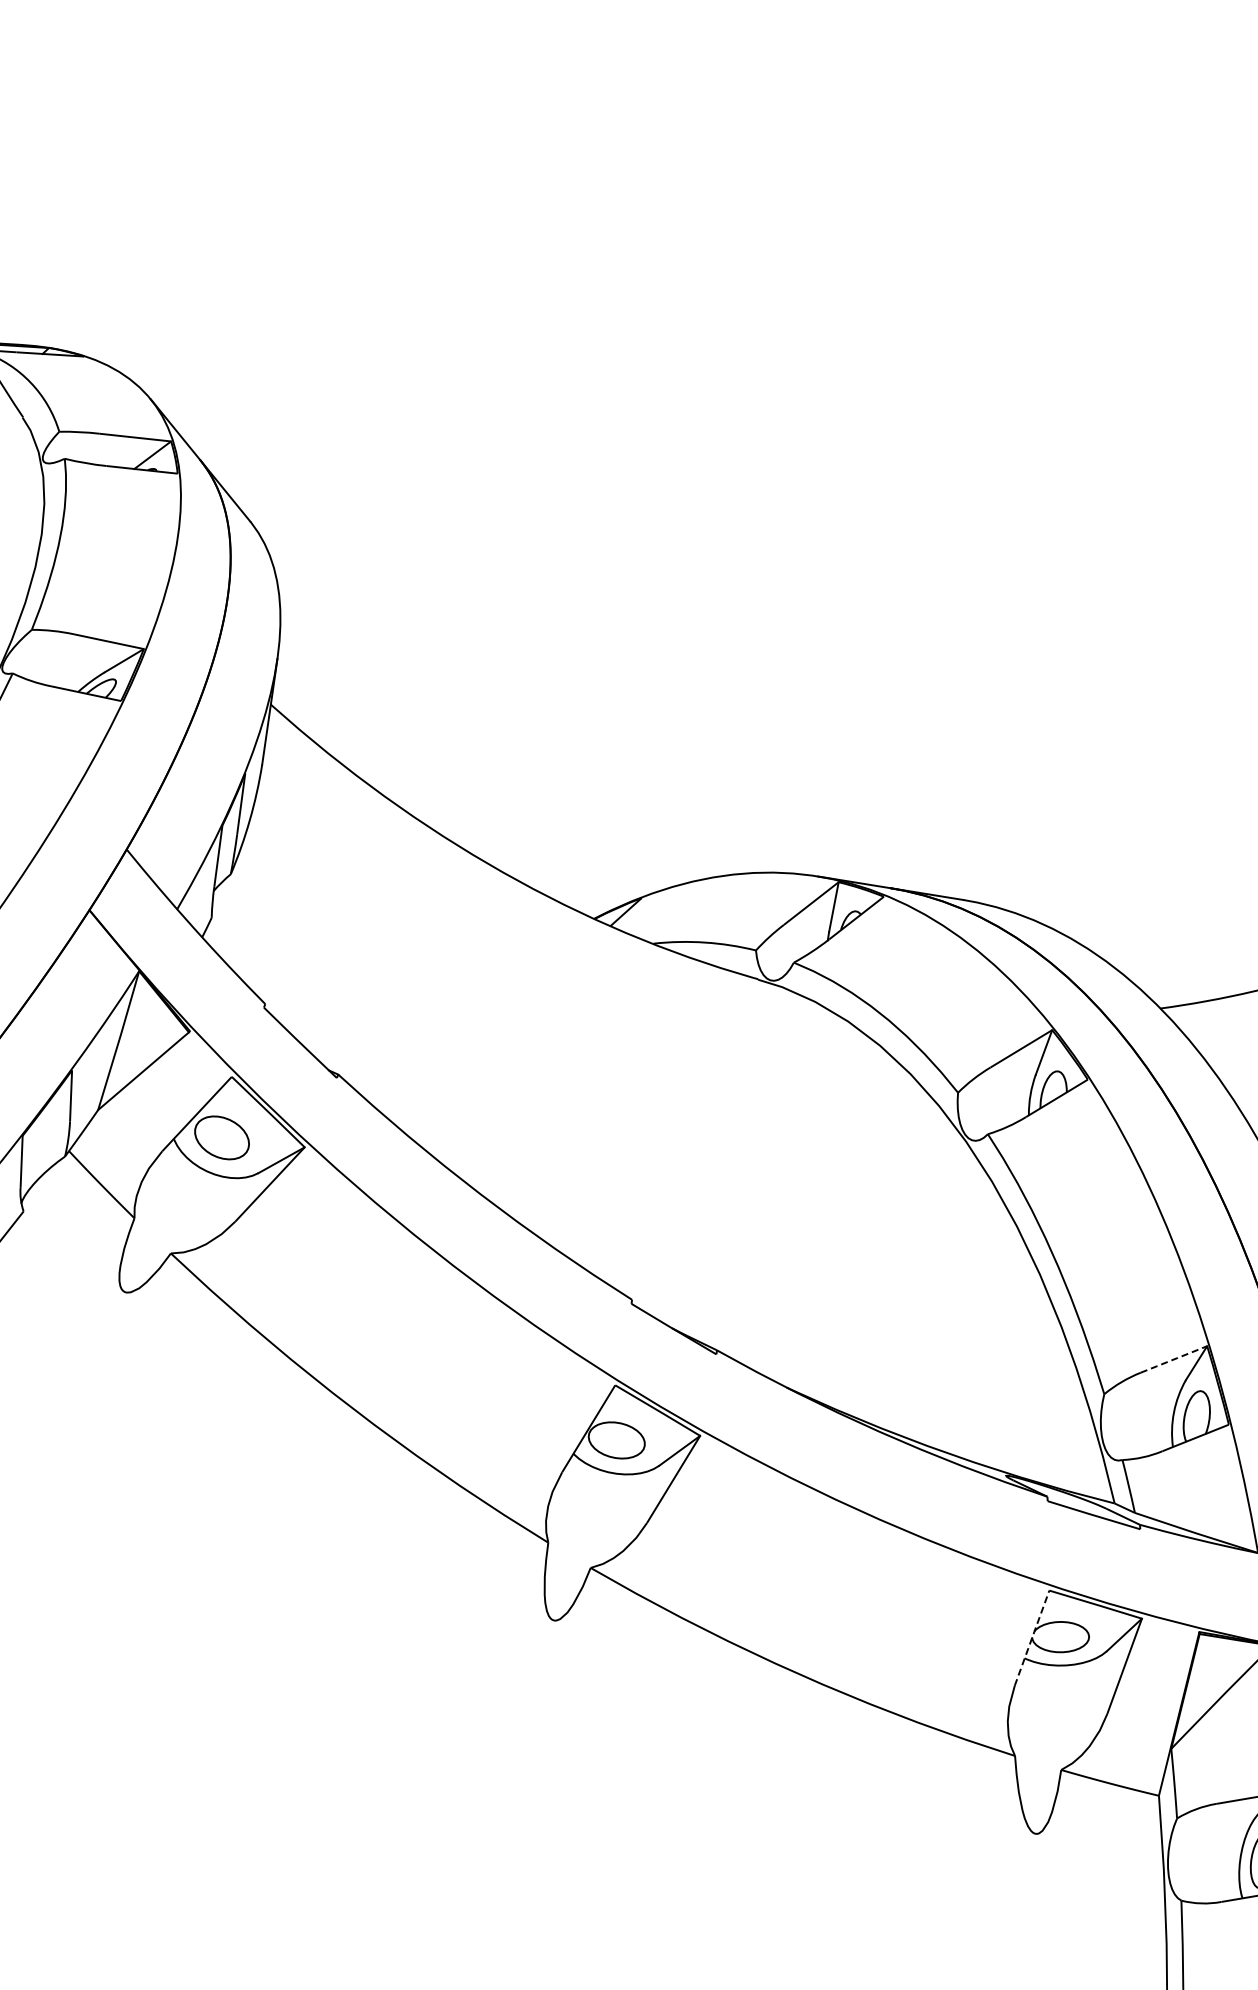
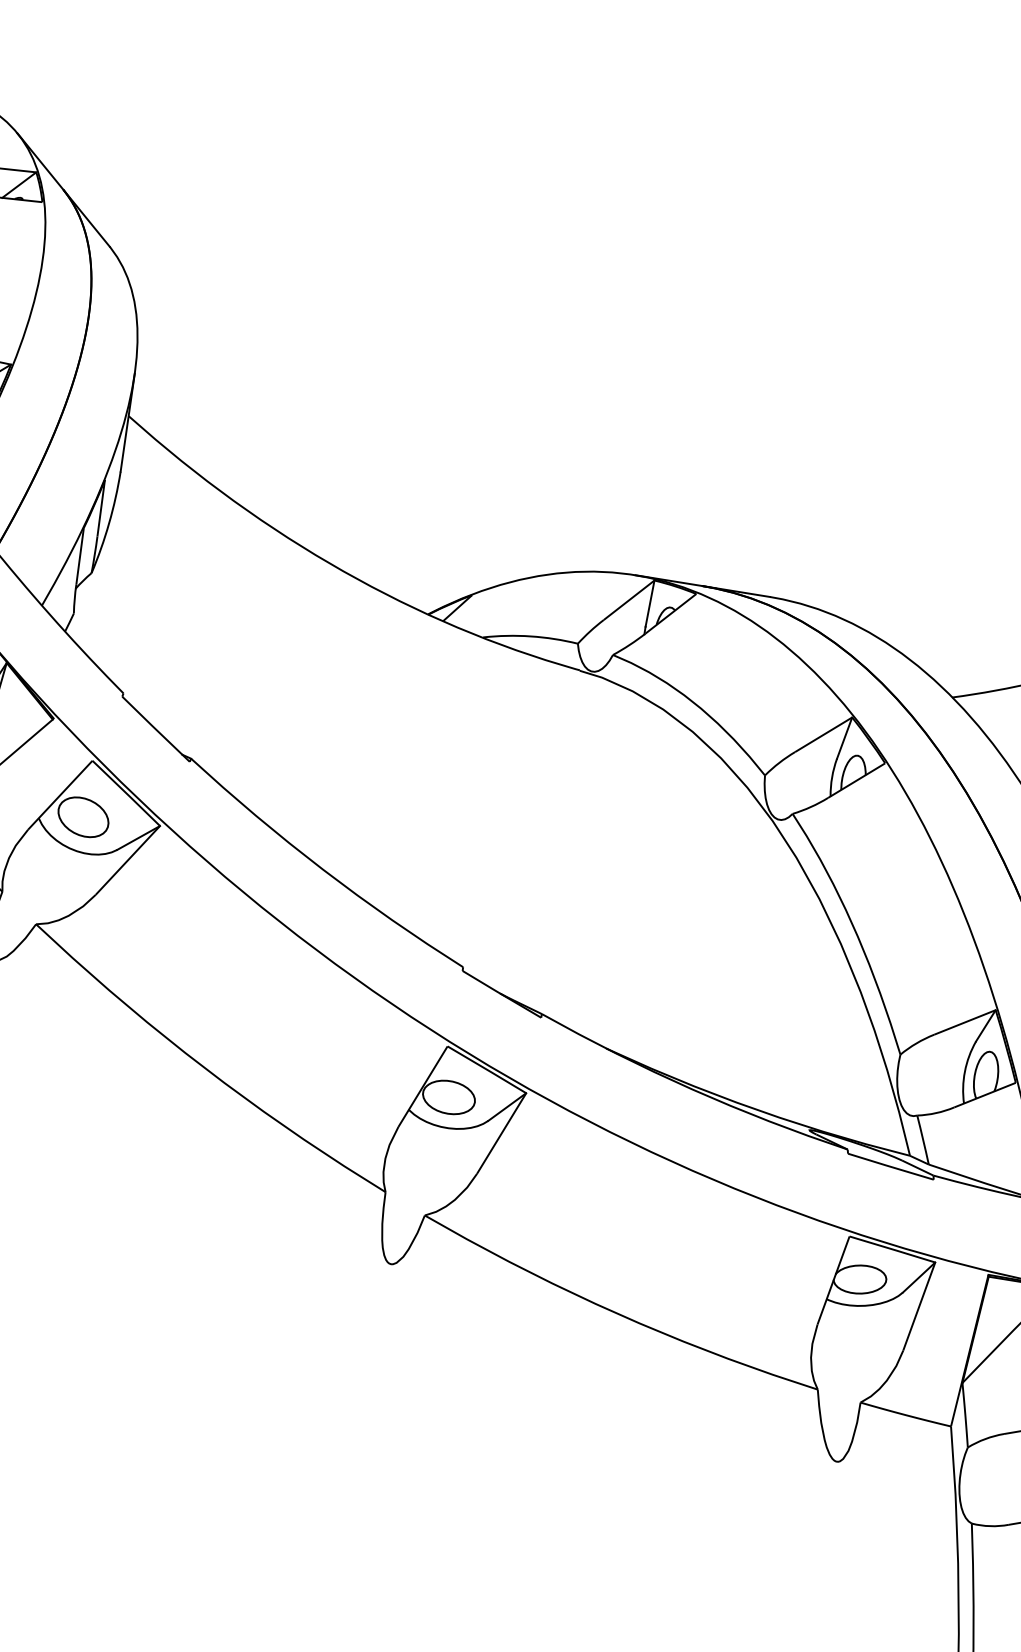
line: (1174, 1359) -> (965, 1022), dashed -> solid
line: (1032, 1637) -> (833, 1279), dashed -> solid

